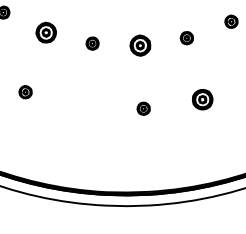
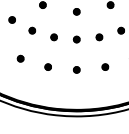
part: (46, 31) -> (32, 30), size x0.62
part: (139, 45) -> (76, 39), size x0.62
part: (203, 98) -> (105, 66), size x0.62
part: (82, 105) -> (47, 66), added

